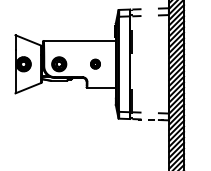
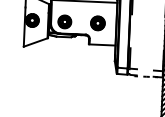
part: (95, 63) -> (97, 22), size x1.67

